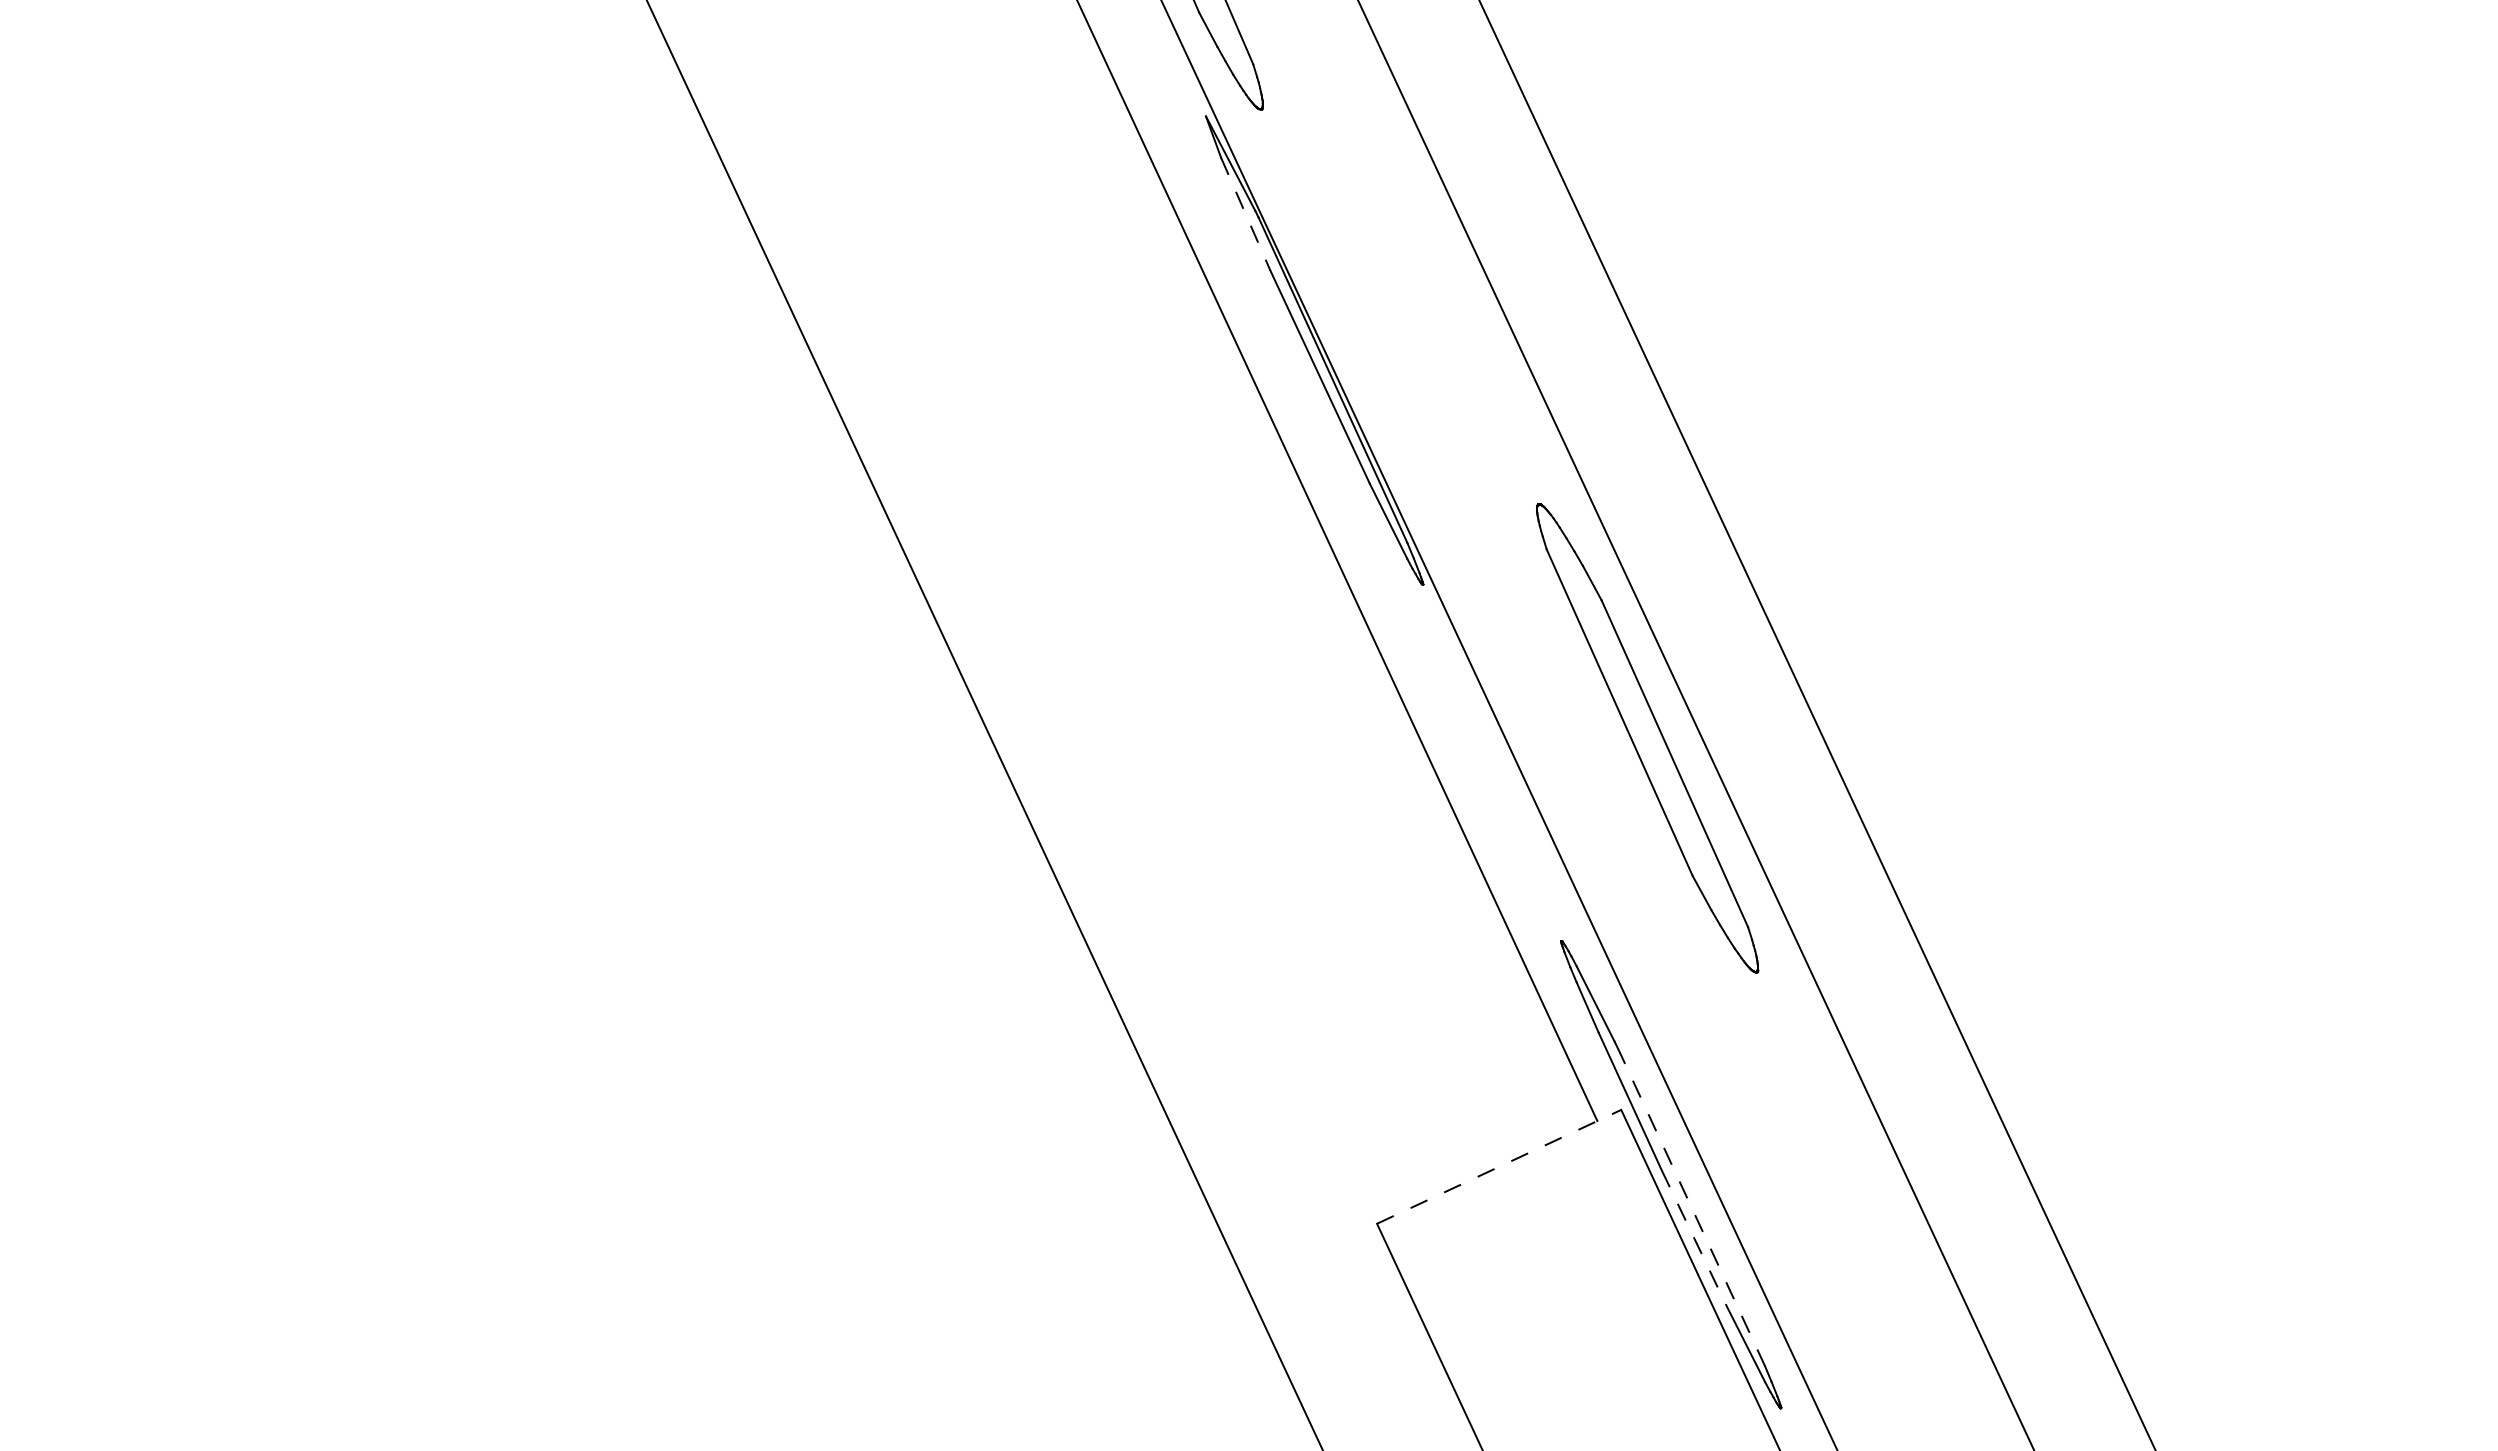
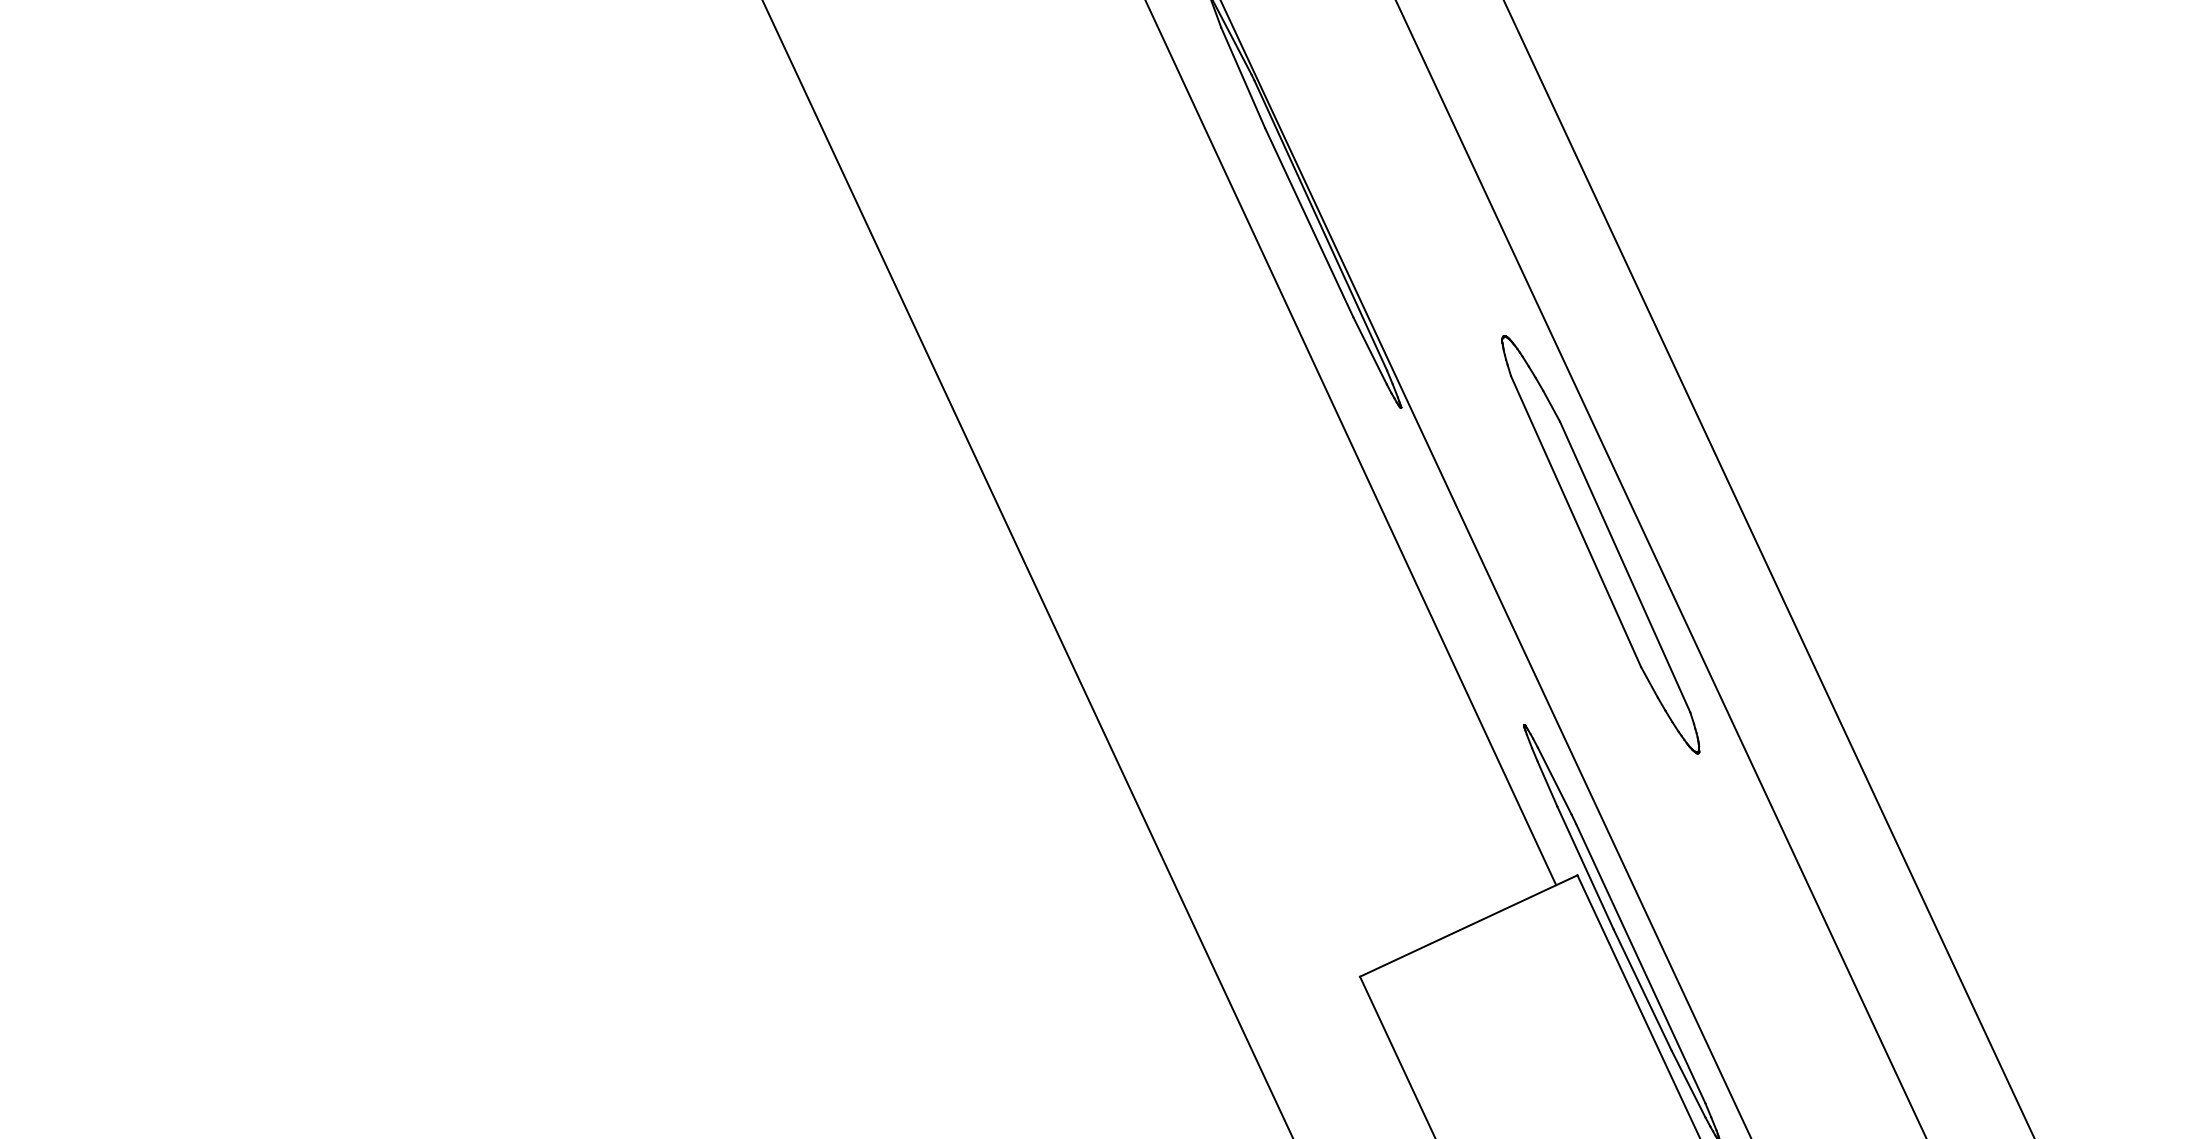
line: (1245, 214) -> (1242, 78), dashed -> solid
line: (1499, 1166) -> (1469, 925), dashed -> solid
line: (1692, 1208) -> (1640, 963), dashed -> solid
line: (1694, 1238) -> (1642, 989), dashed -> solid

